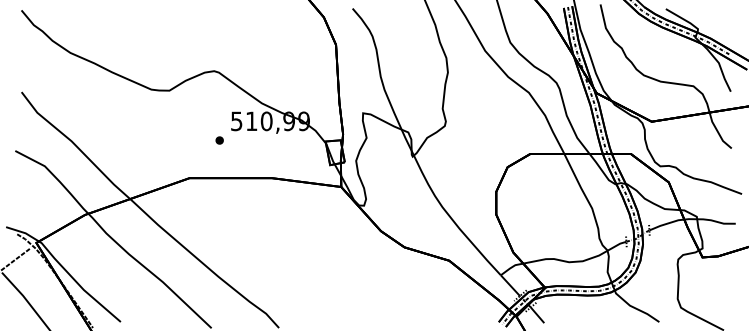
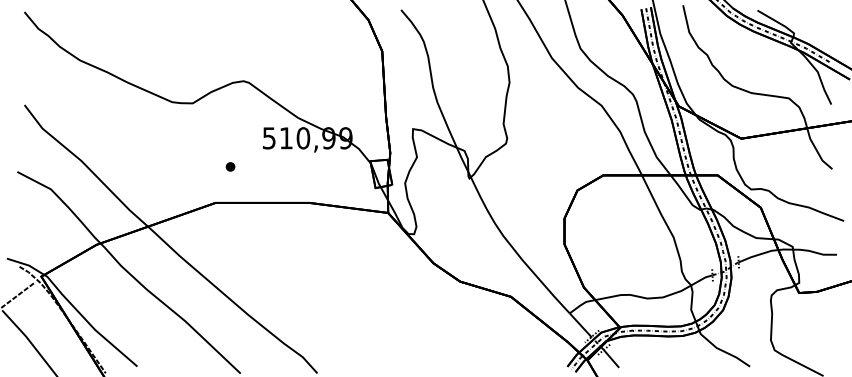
part: (219, 140) -> (230, 166), moved

